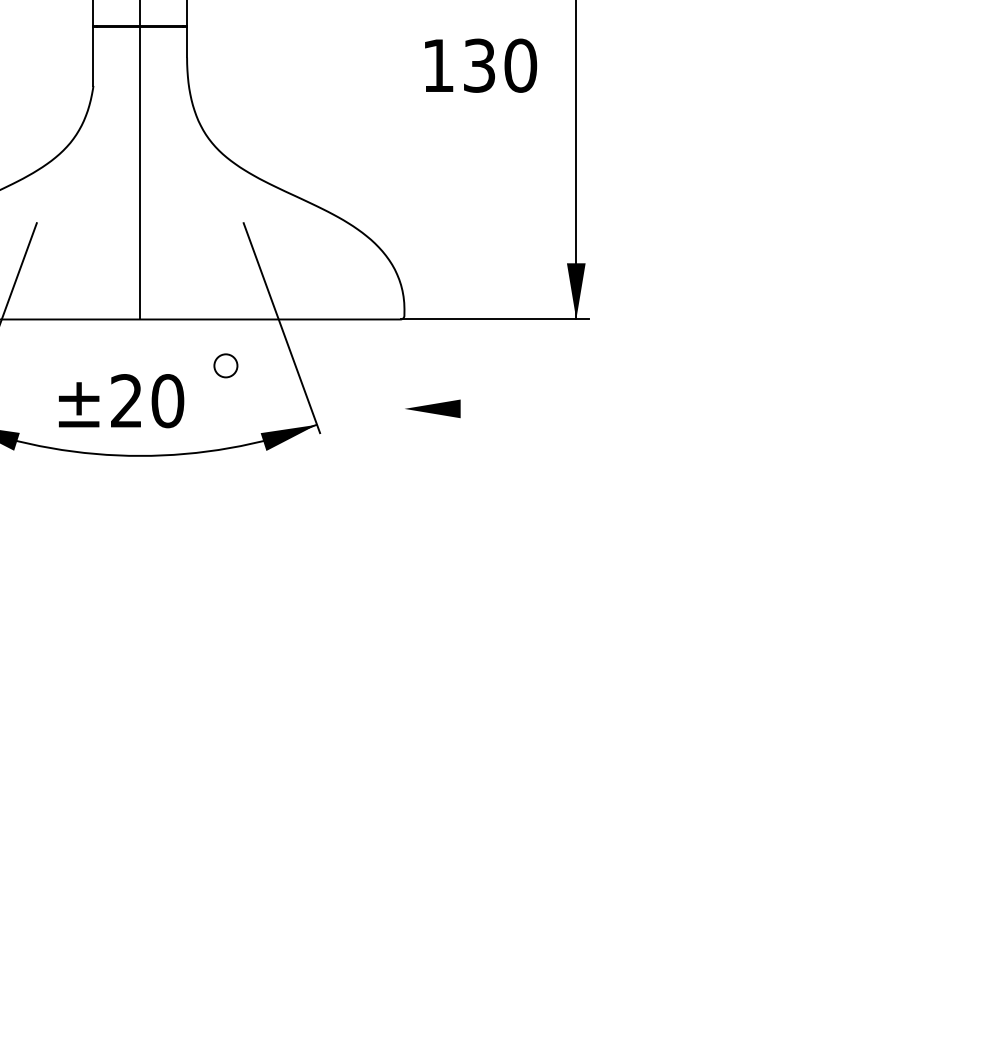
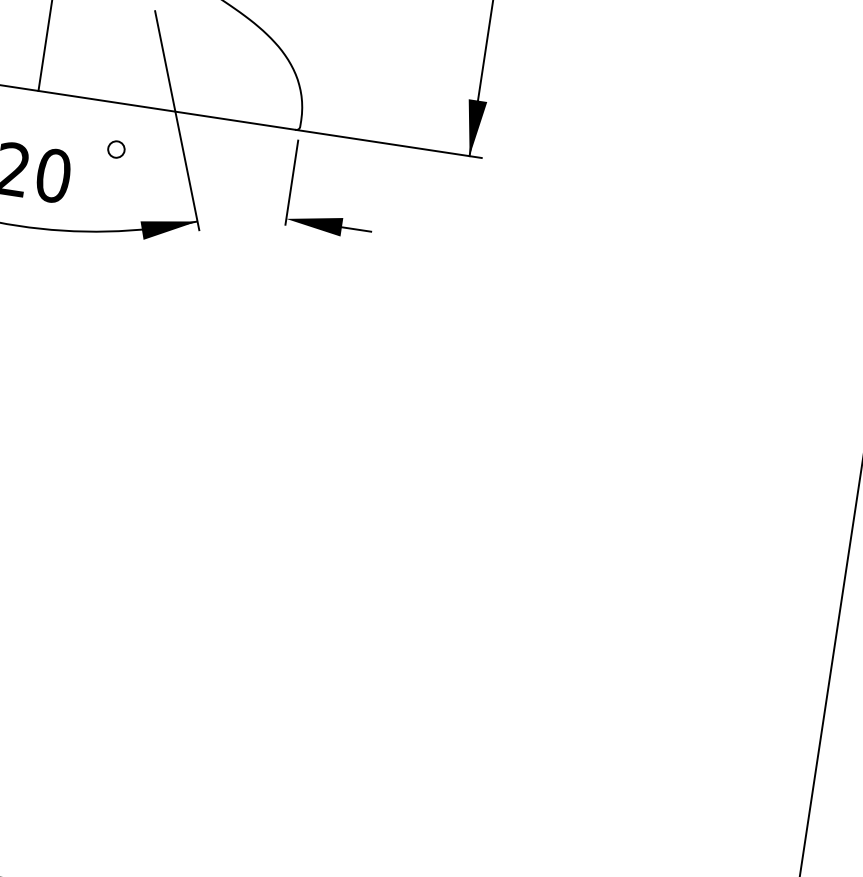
circle: (226, 365) -> (116, 149), size x0.71
line: (404, 371) -> (291, 181), added
line: (475, 408) -> (356, 229), added

